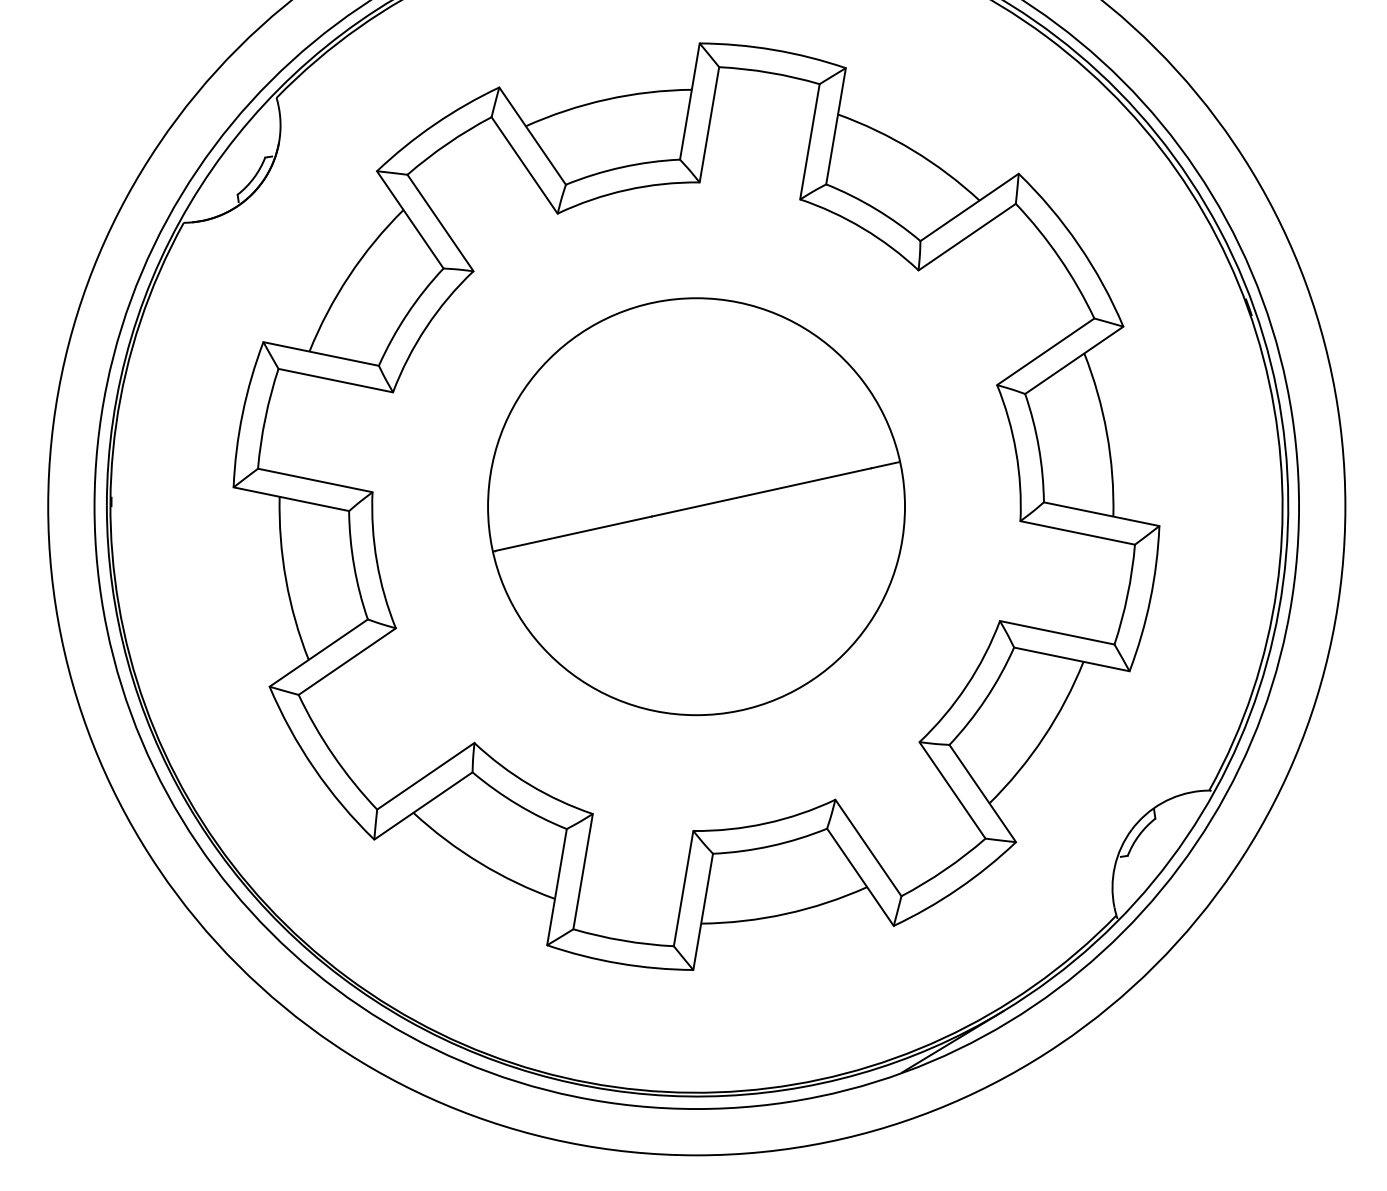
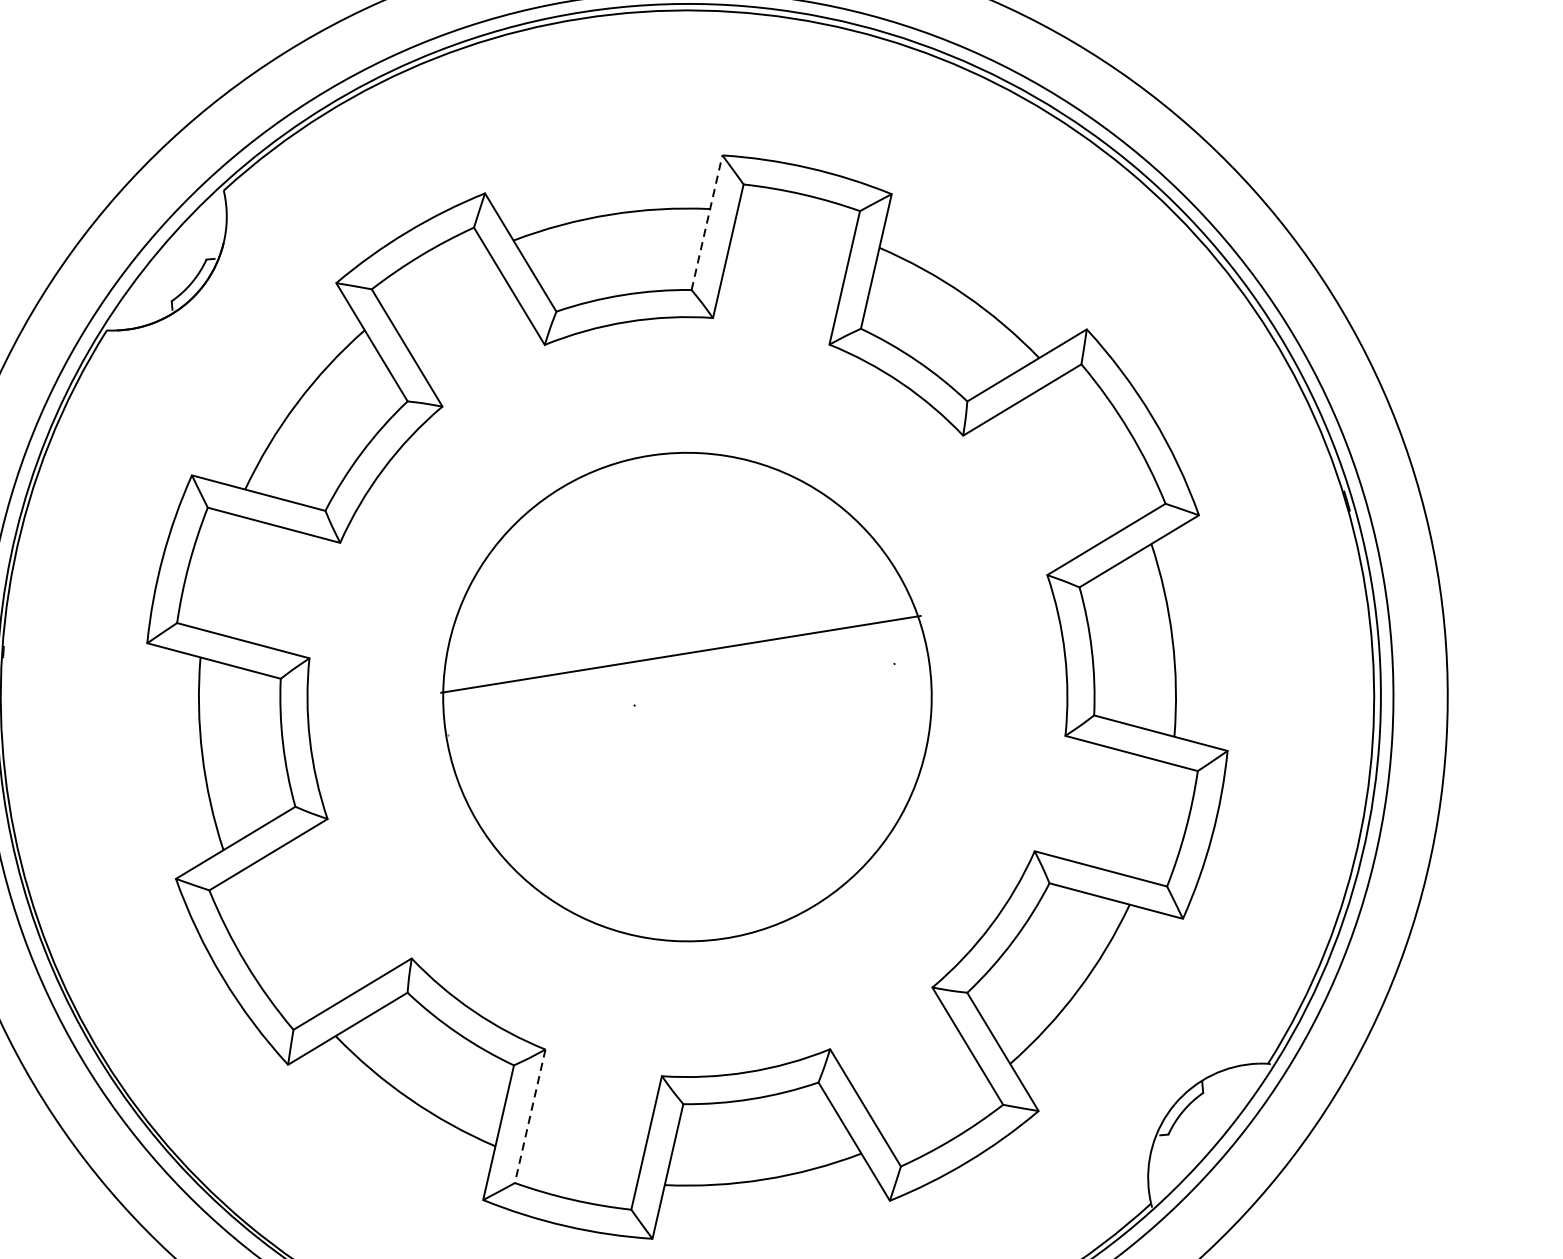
line: (689, 101) -> (706, 222), solid -> dashed
line: (696, 506) -> (680, 654), moved
line: (583, 872) -> (530, 1117), solid -> dashed

